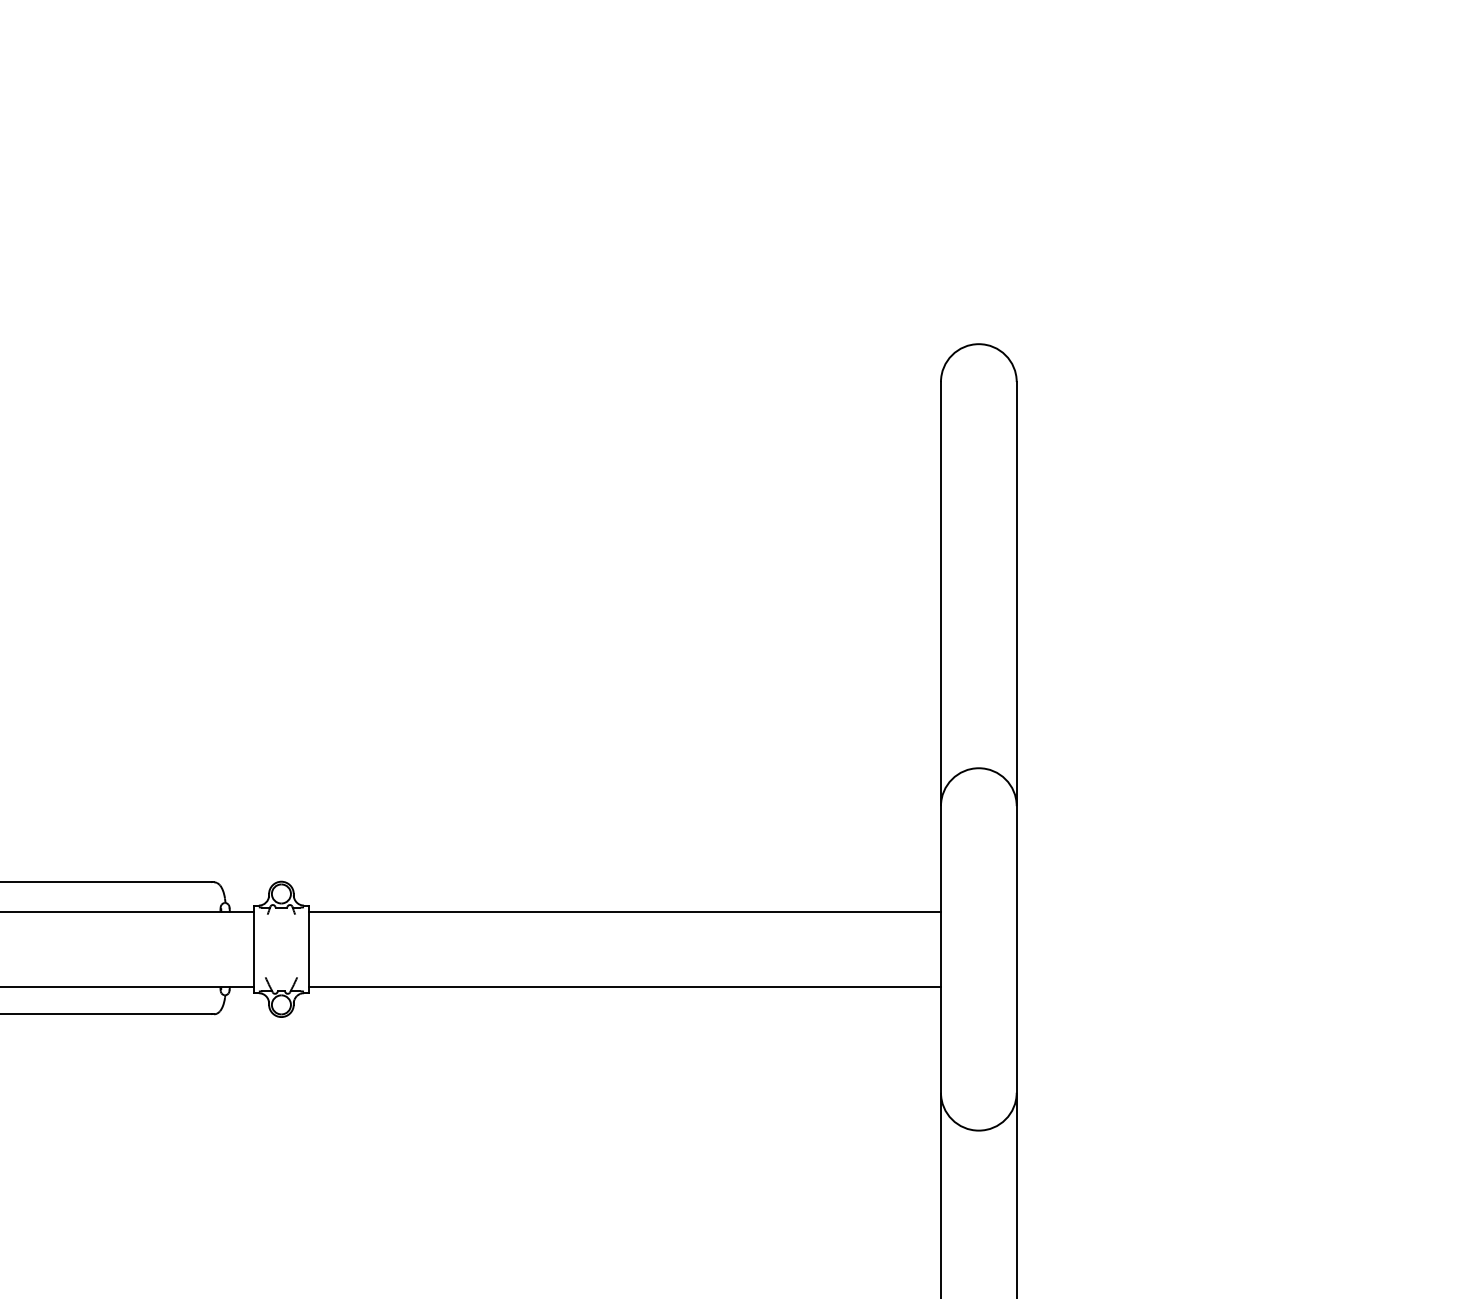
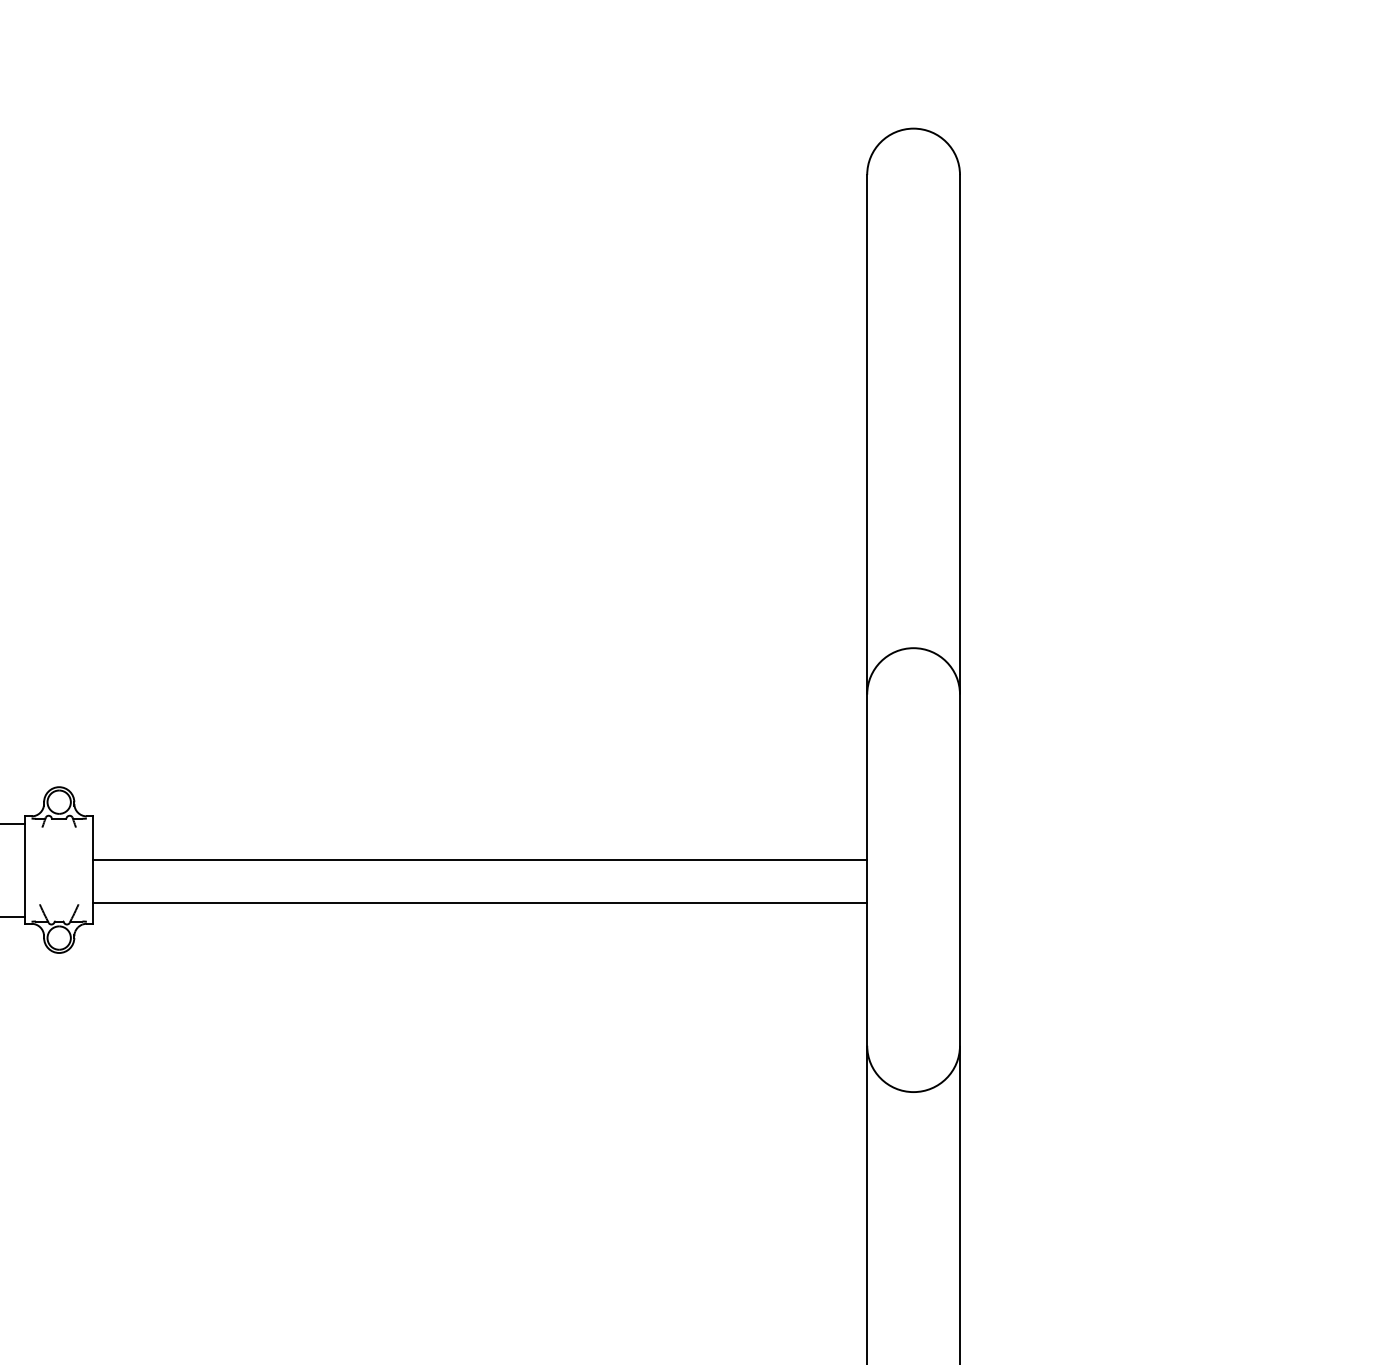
line: (624, 911) -> (479, 903), moved
line: (624, 987) -> (479, 860), moved

